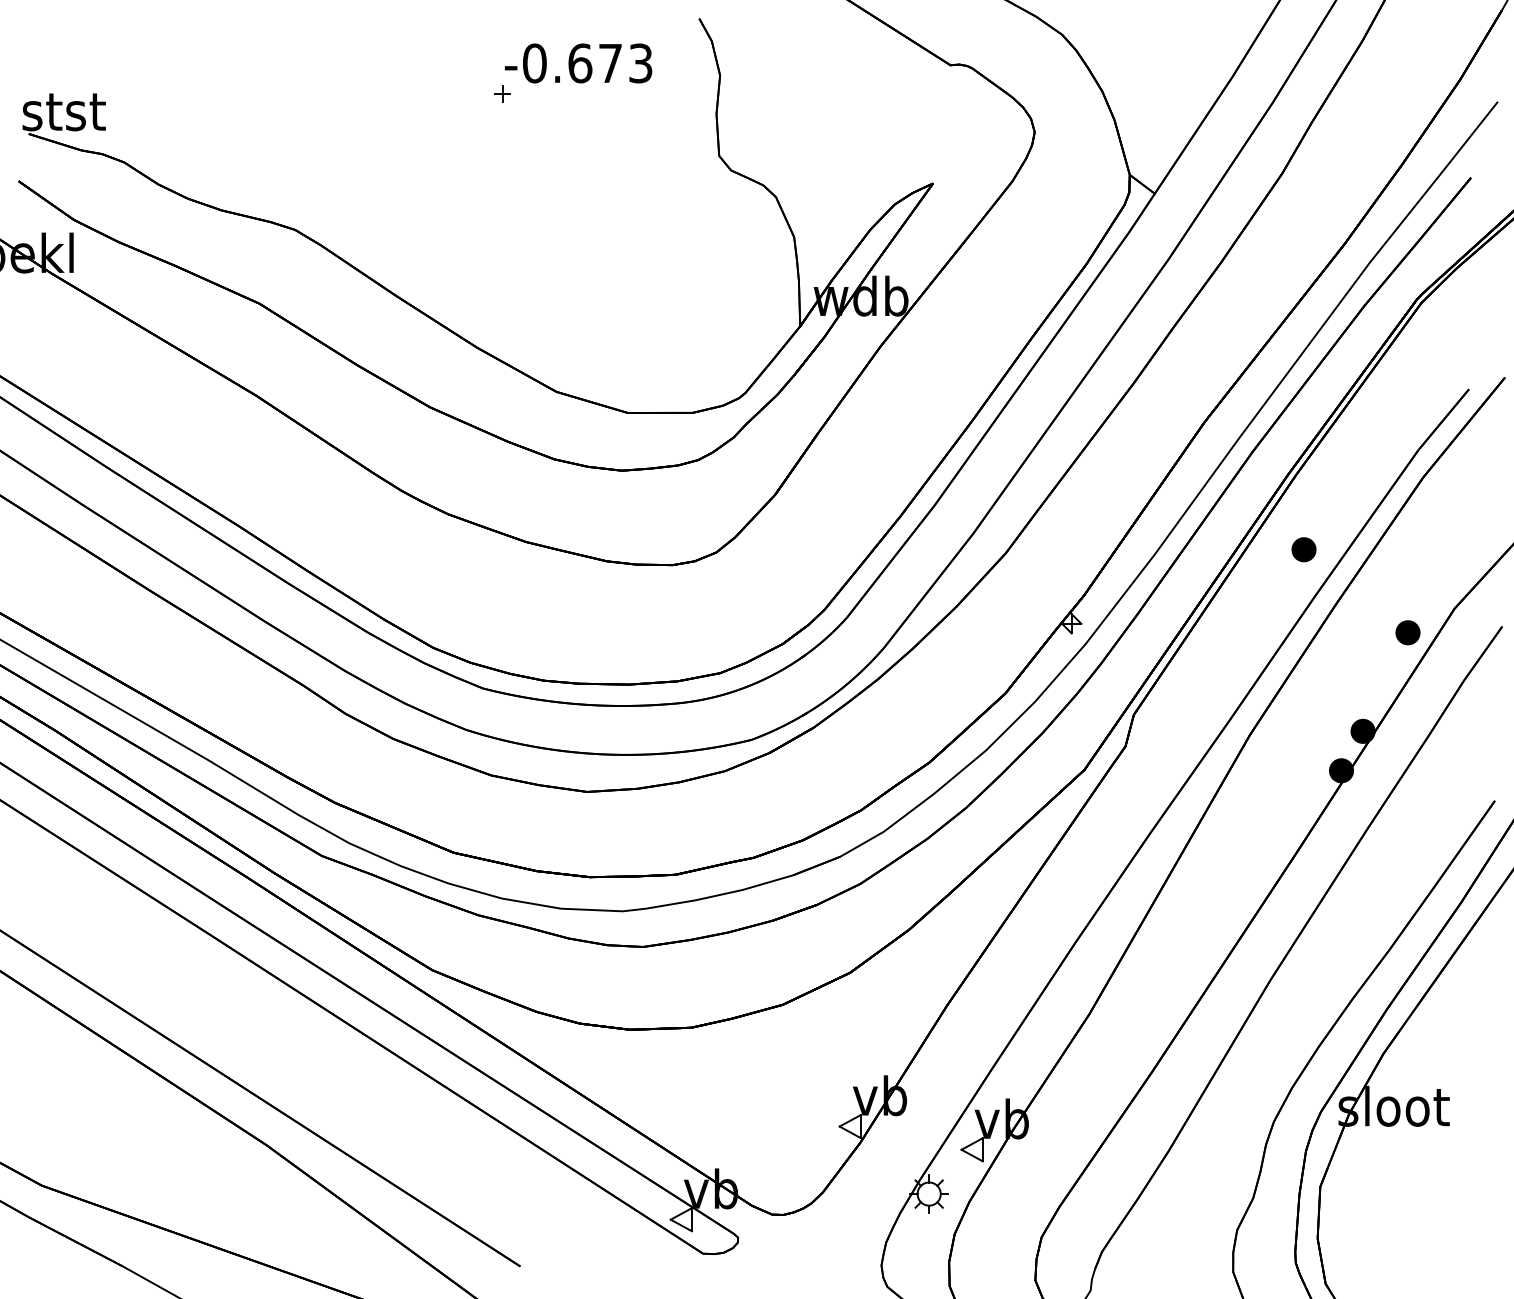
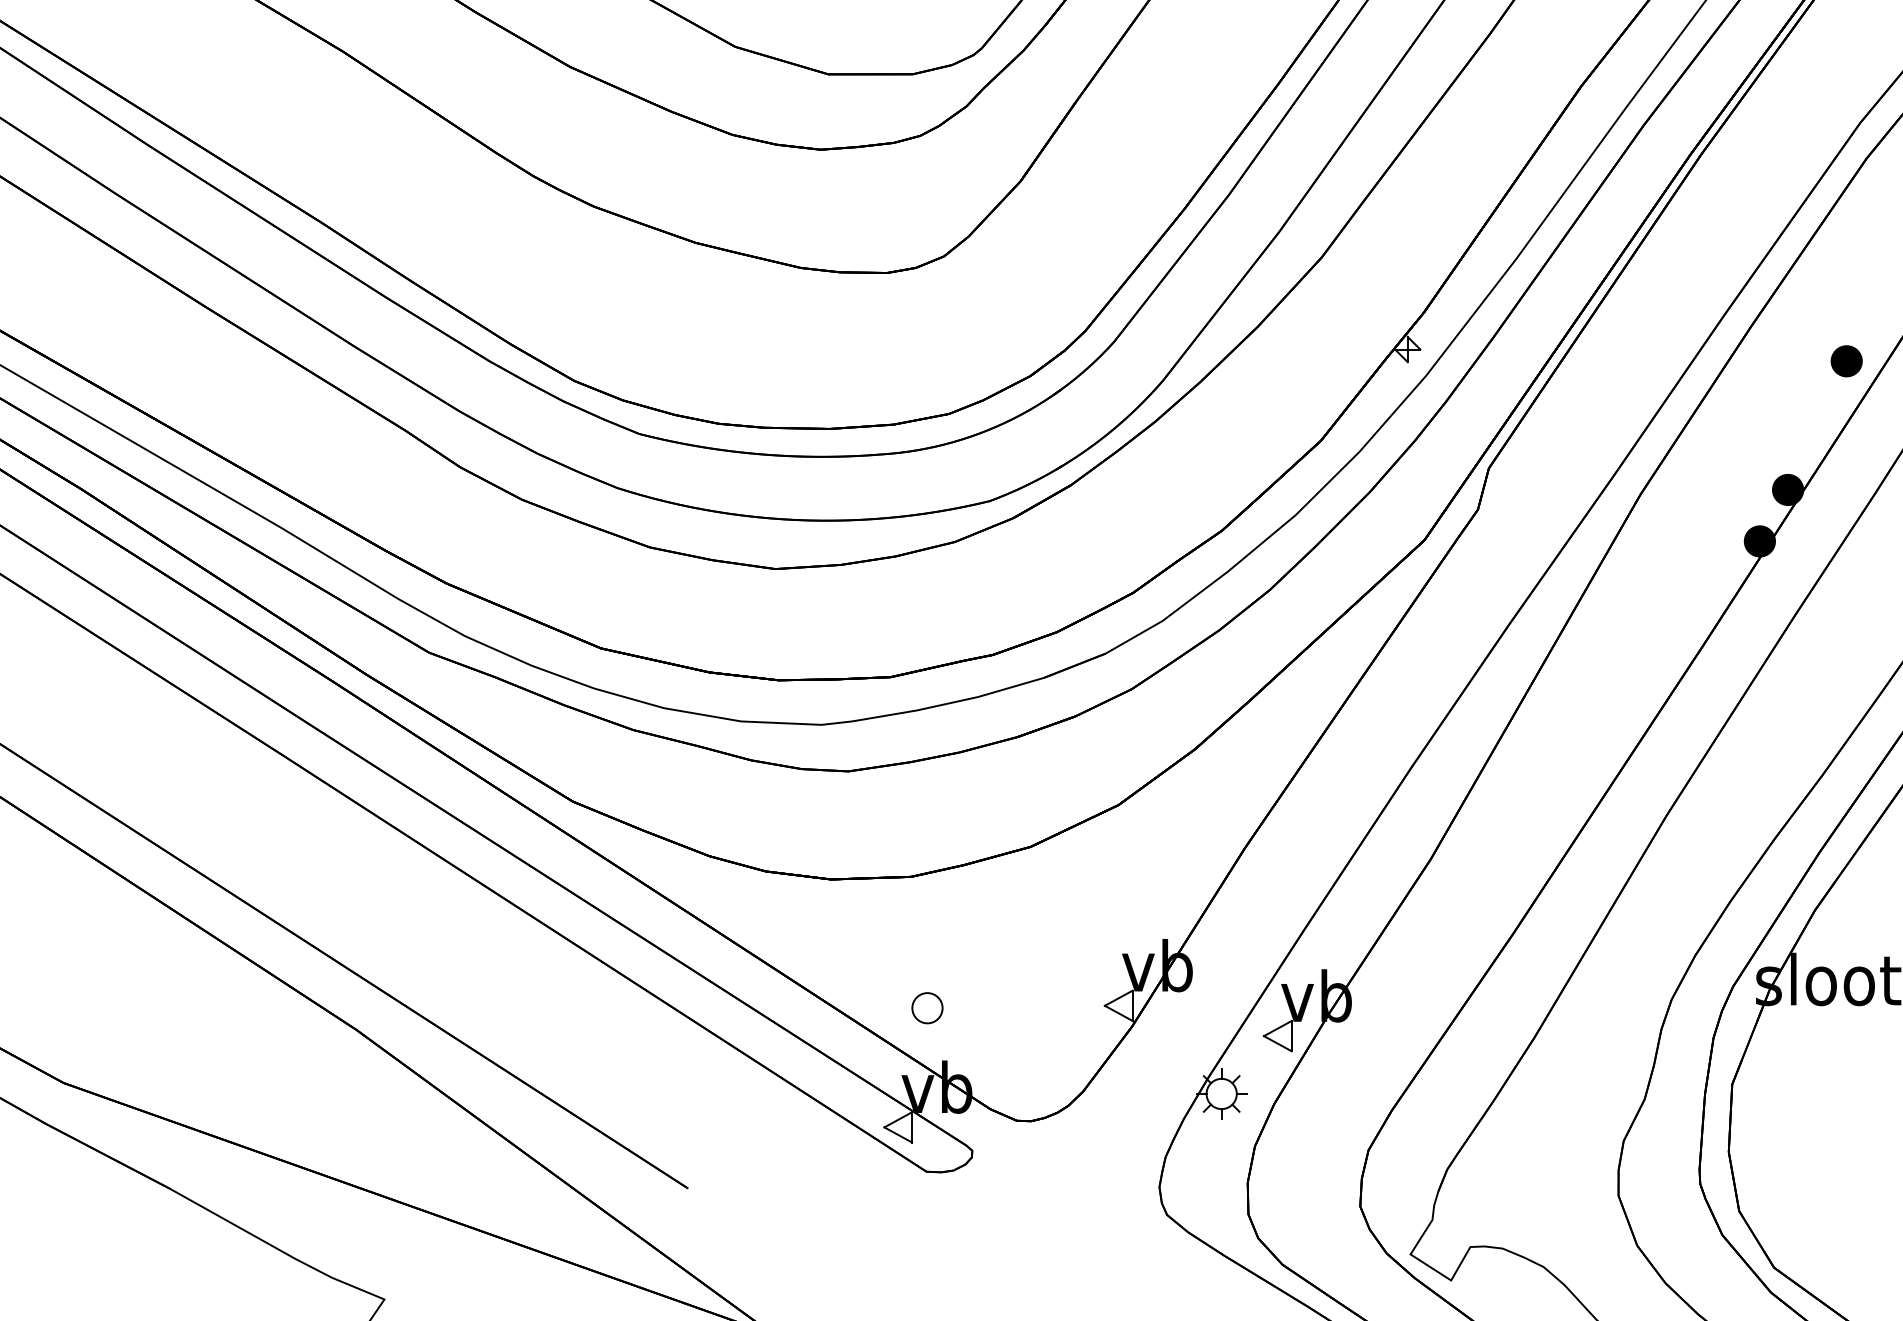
part: (1303, 549) -> (1710, 252), removed
part: (703, 1127) -> (927, 1007), added

